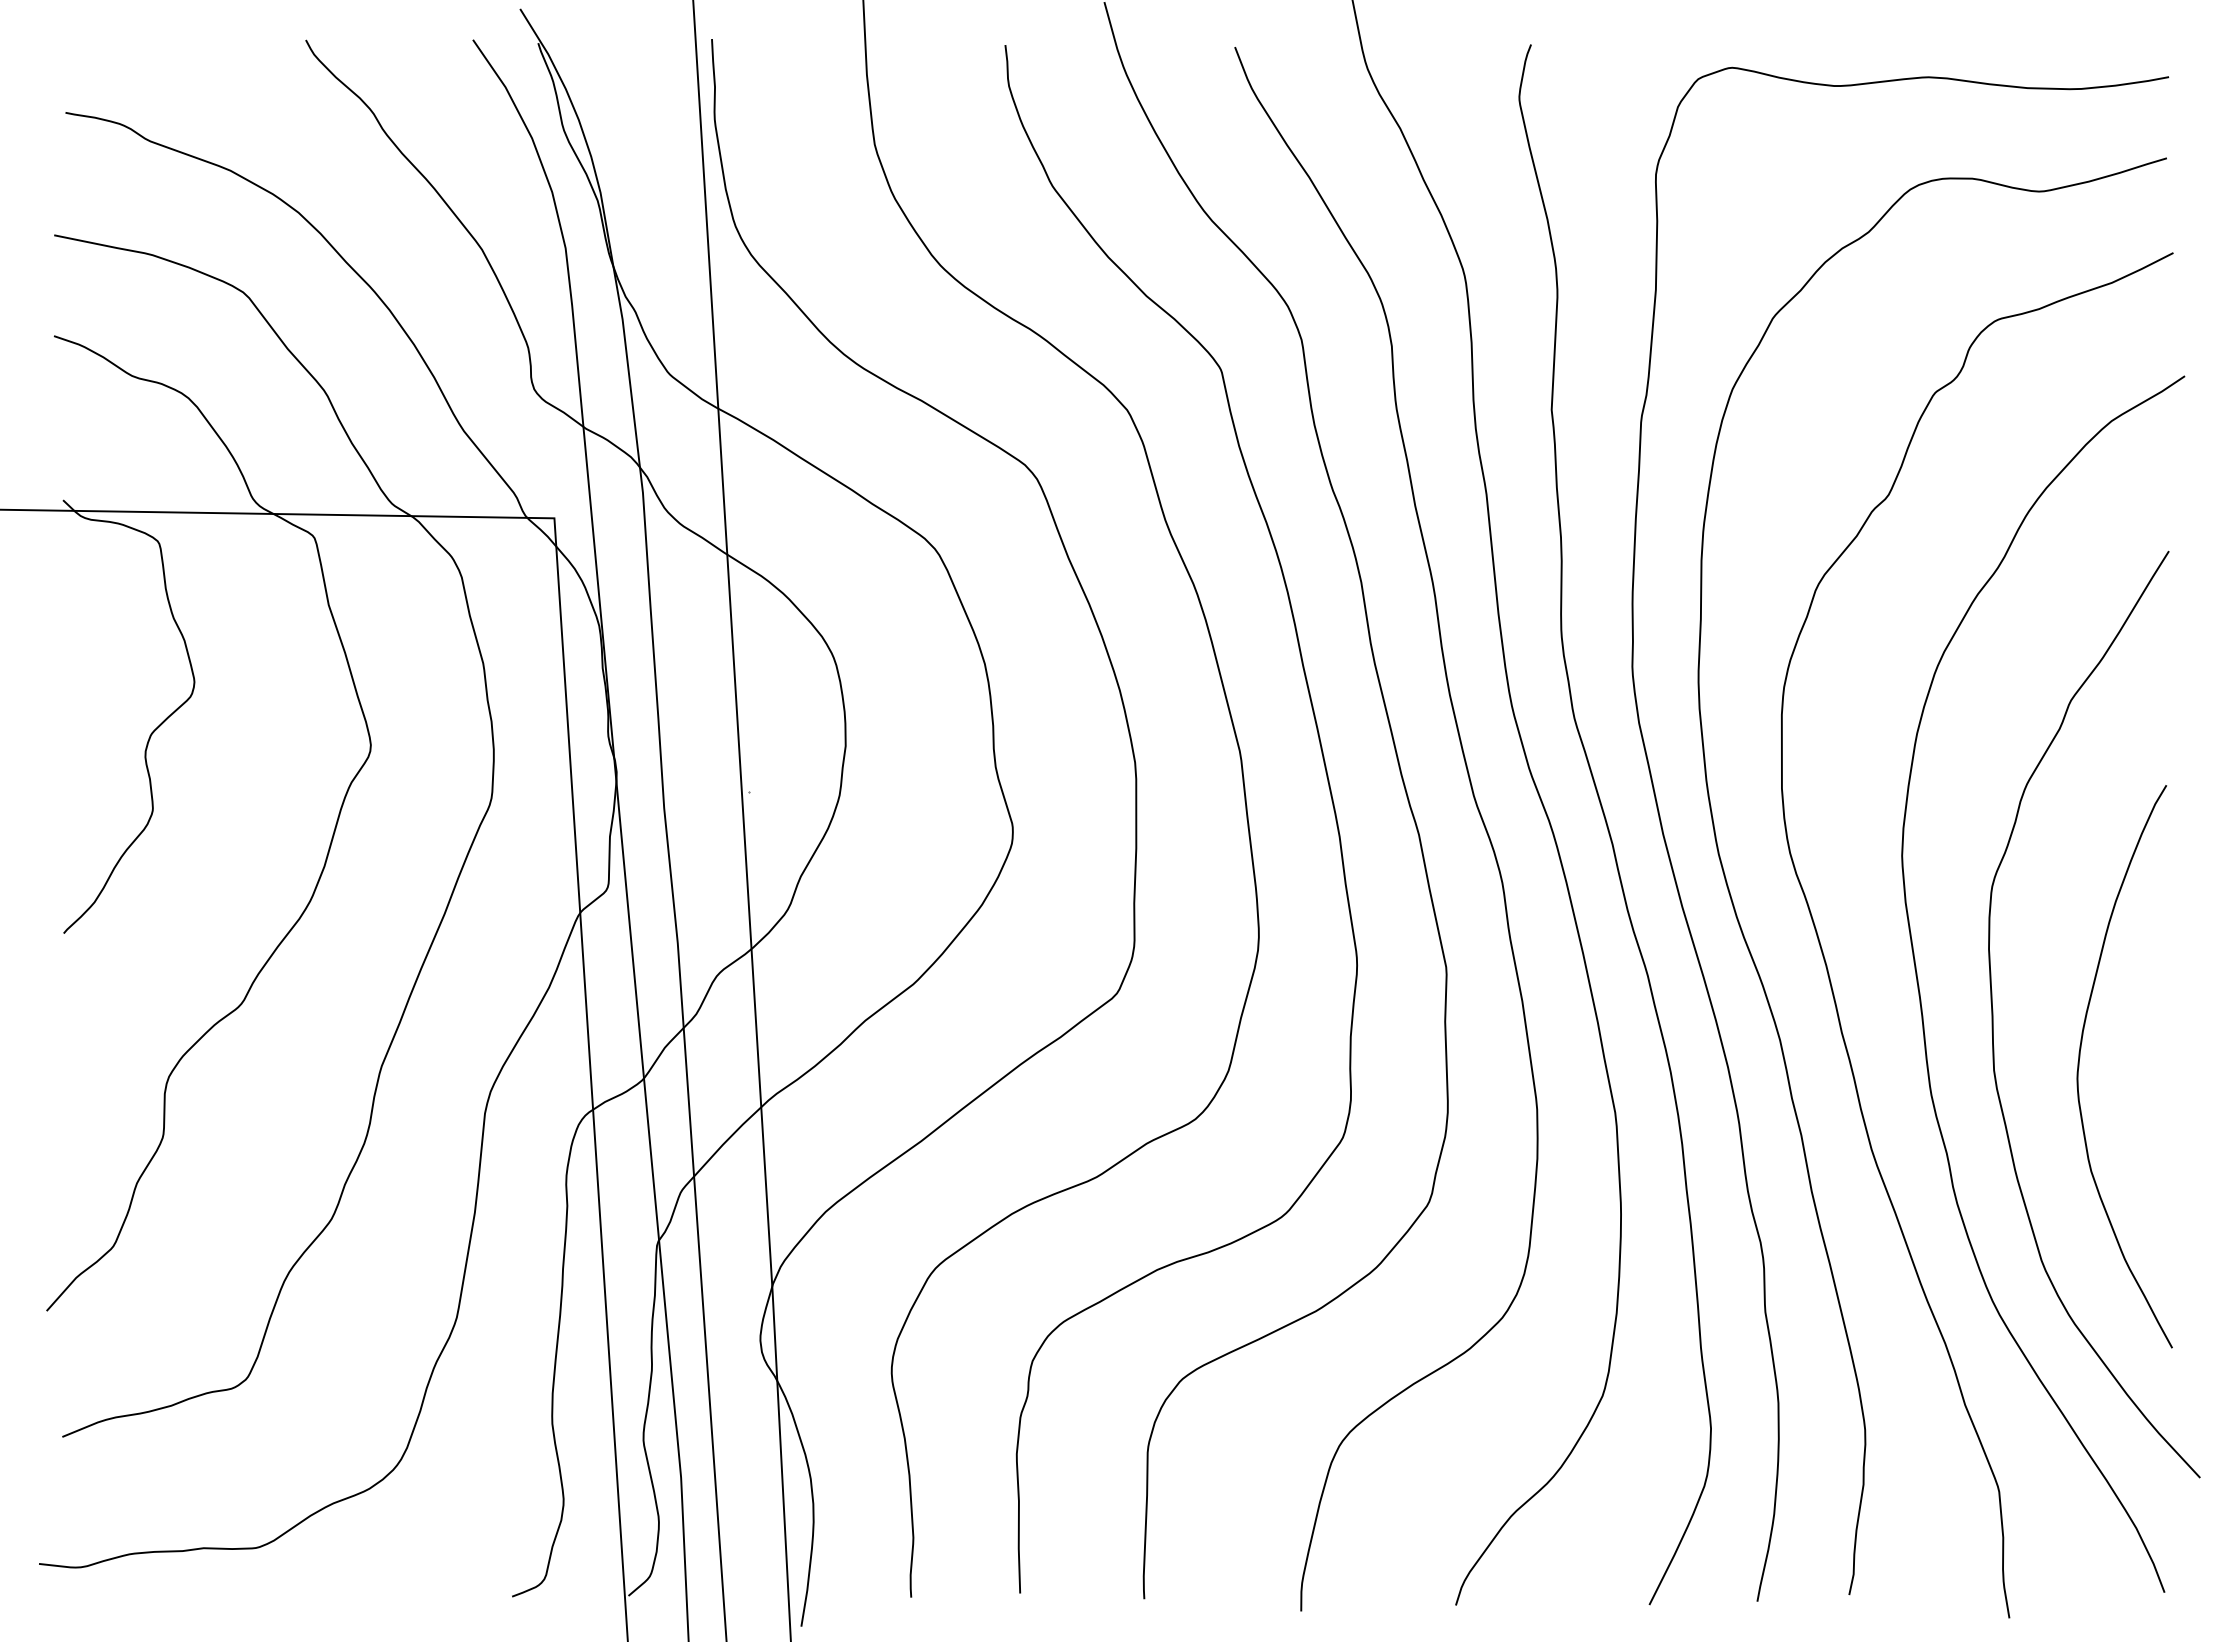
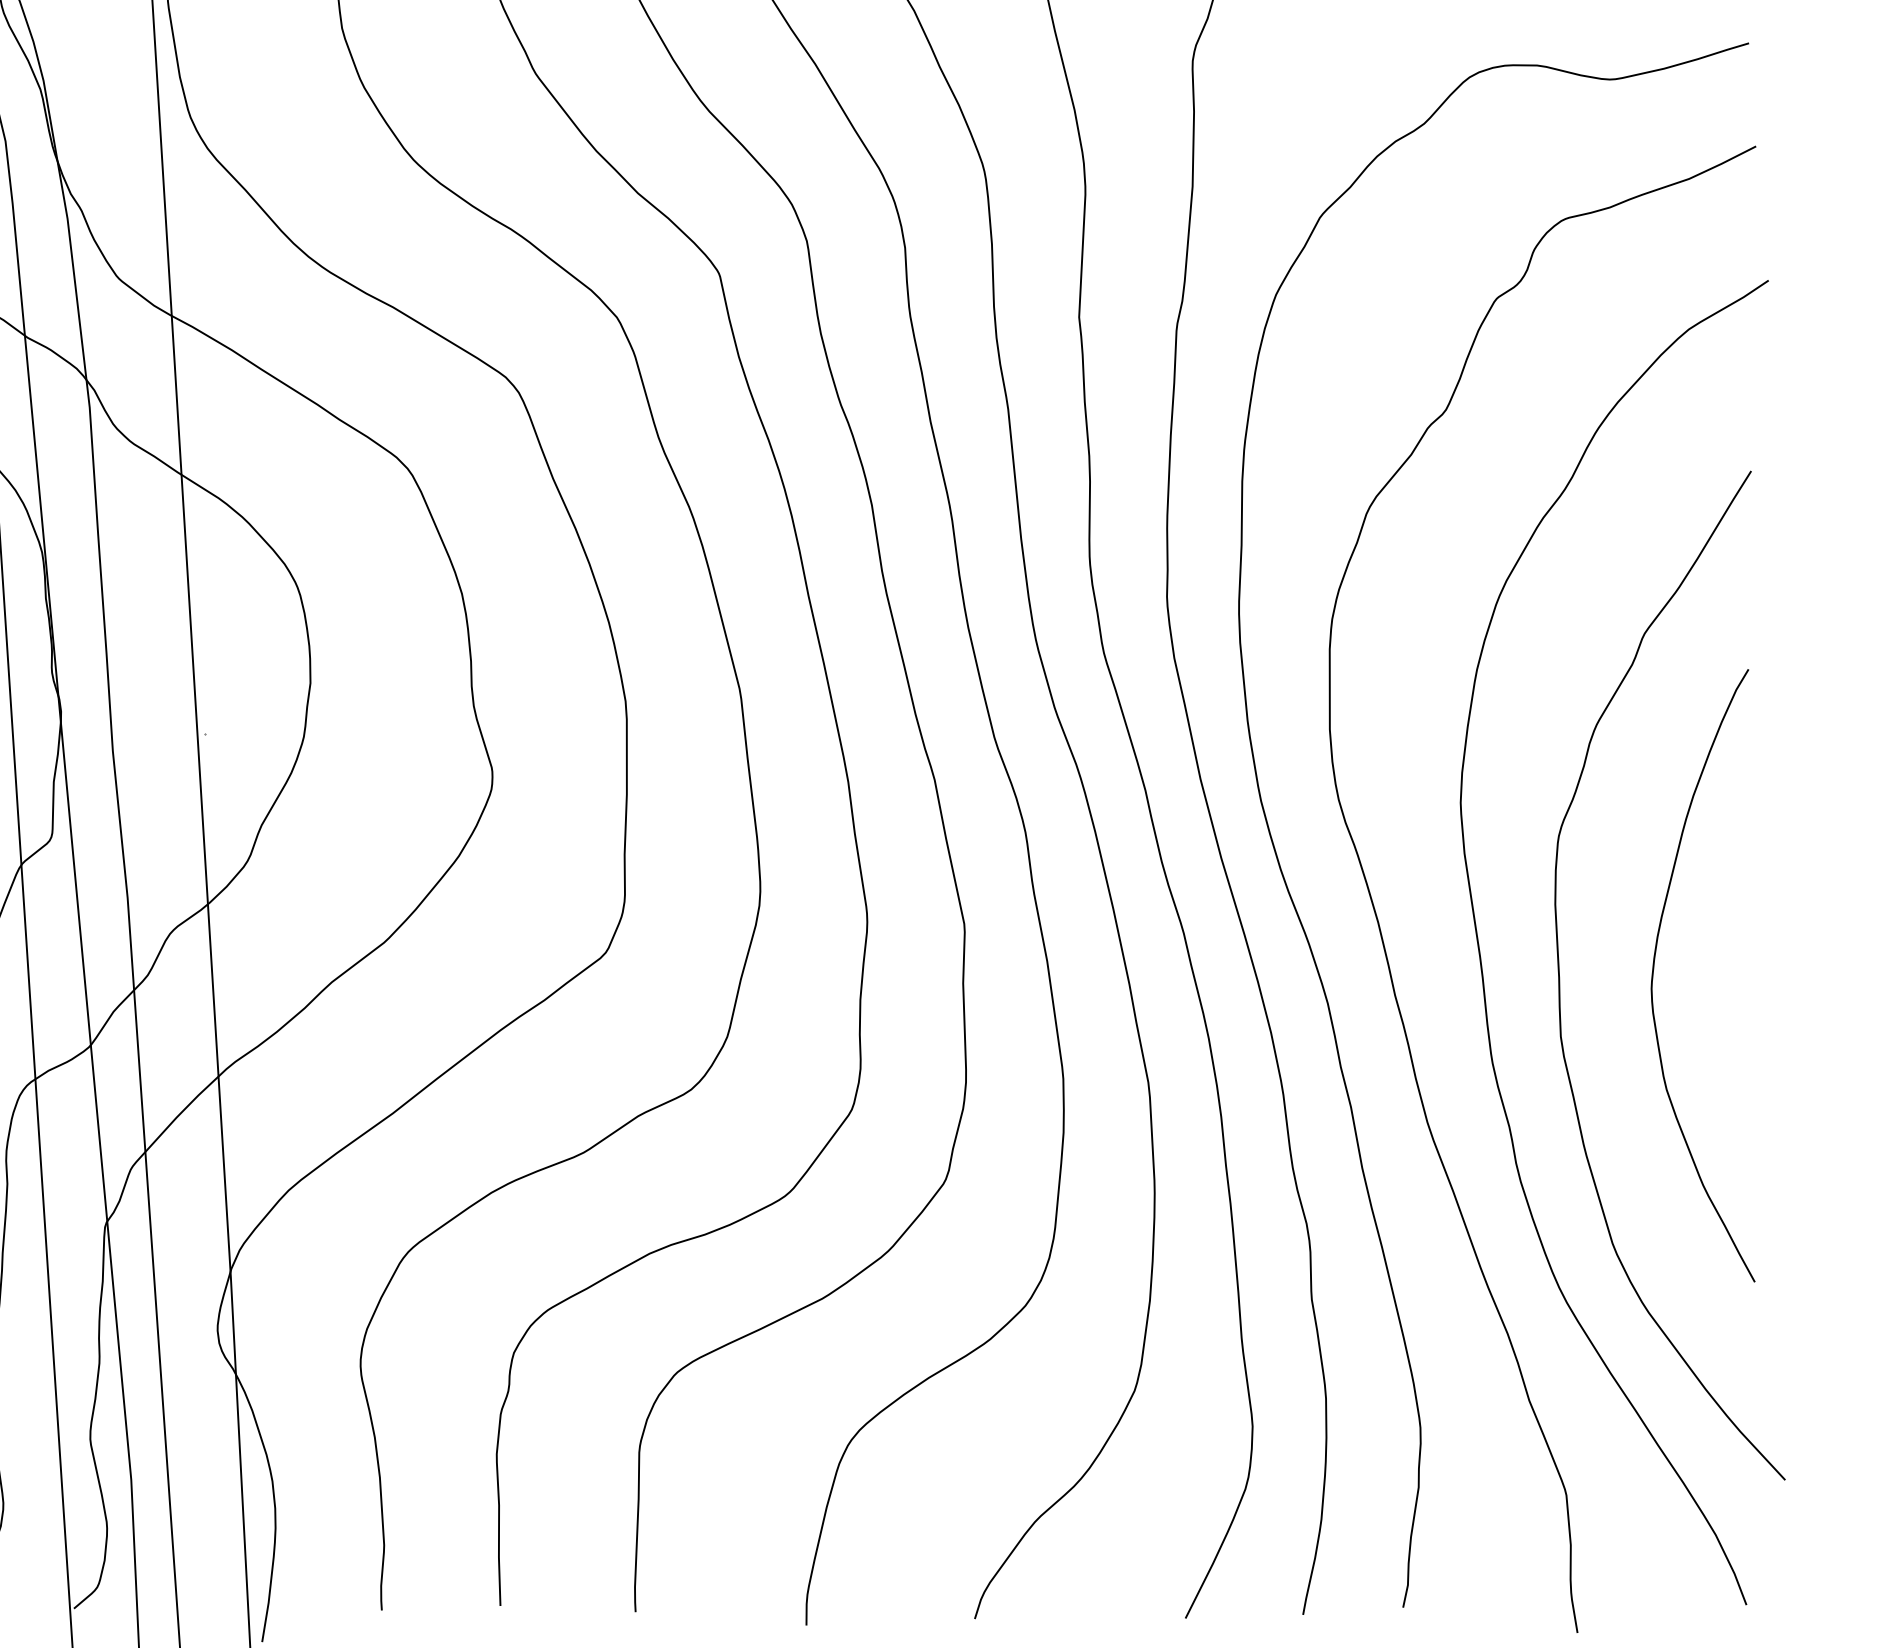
curve: (2080, 1057) -> (1654, 965), moved

